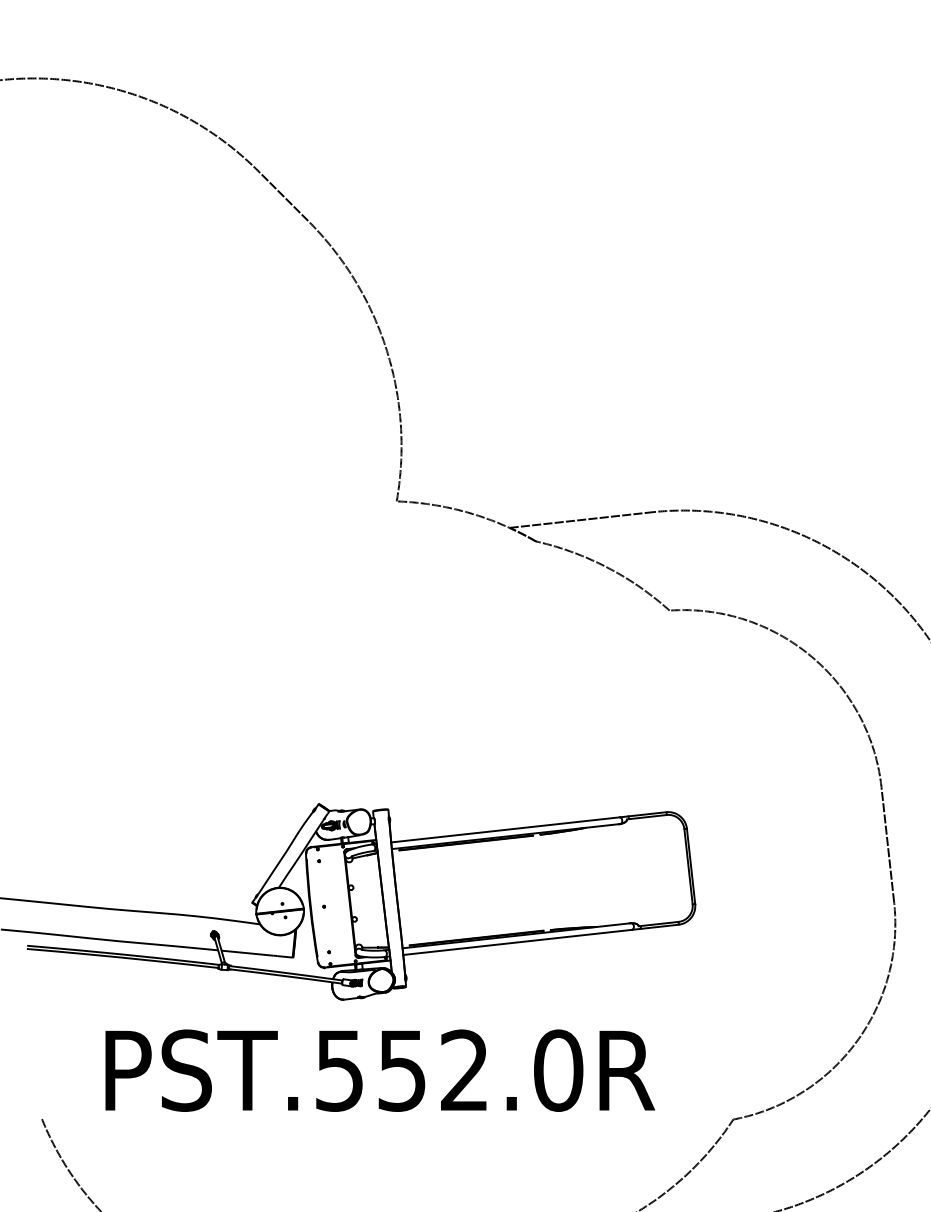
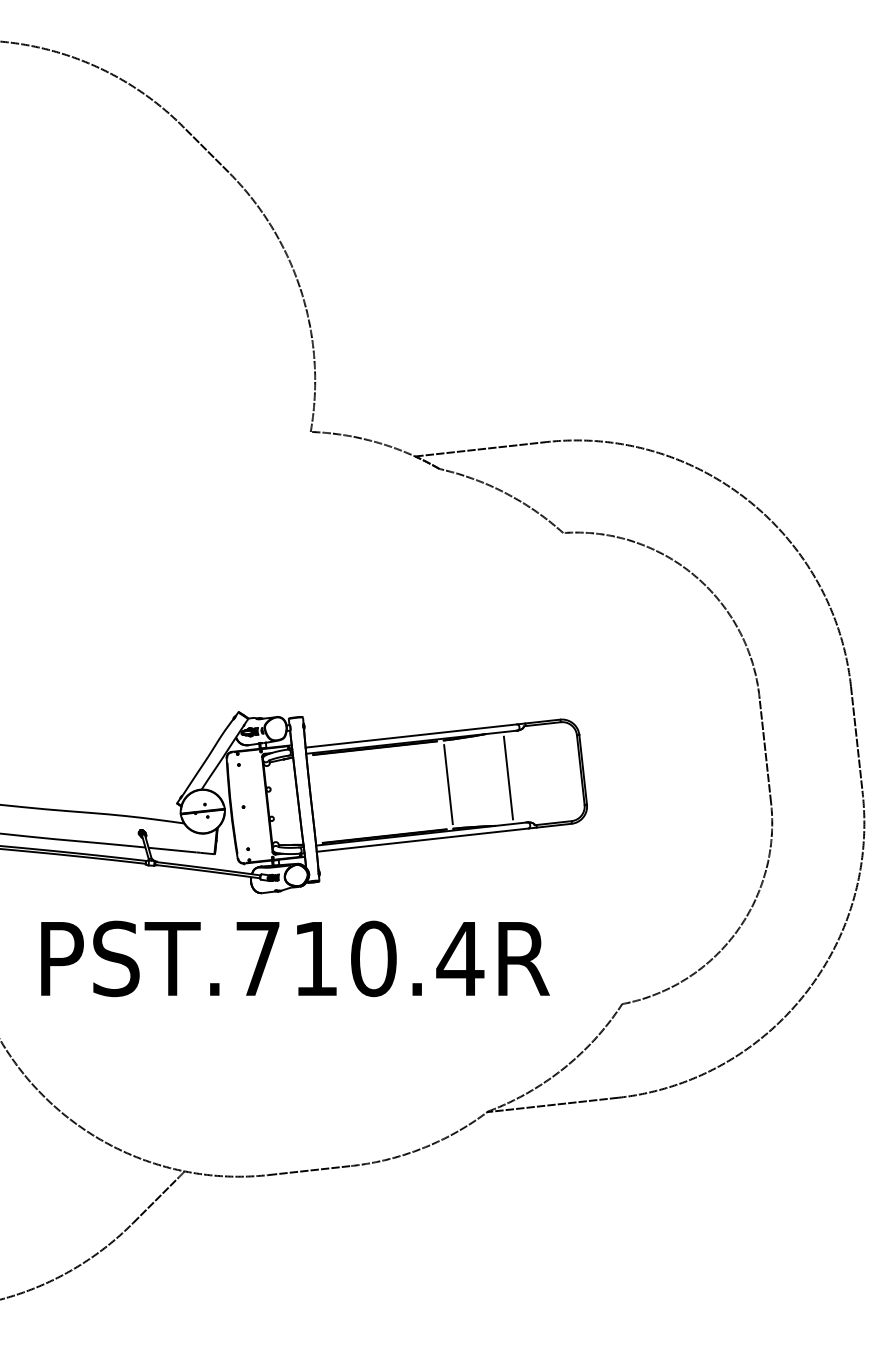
line: (610, 874) -> (508, 777), added
line: (545, 882) -> (448, 784), added
text: (450, 1070) -> (360, 958), PST.552.0R -> PST.710.4R

